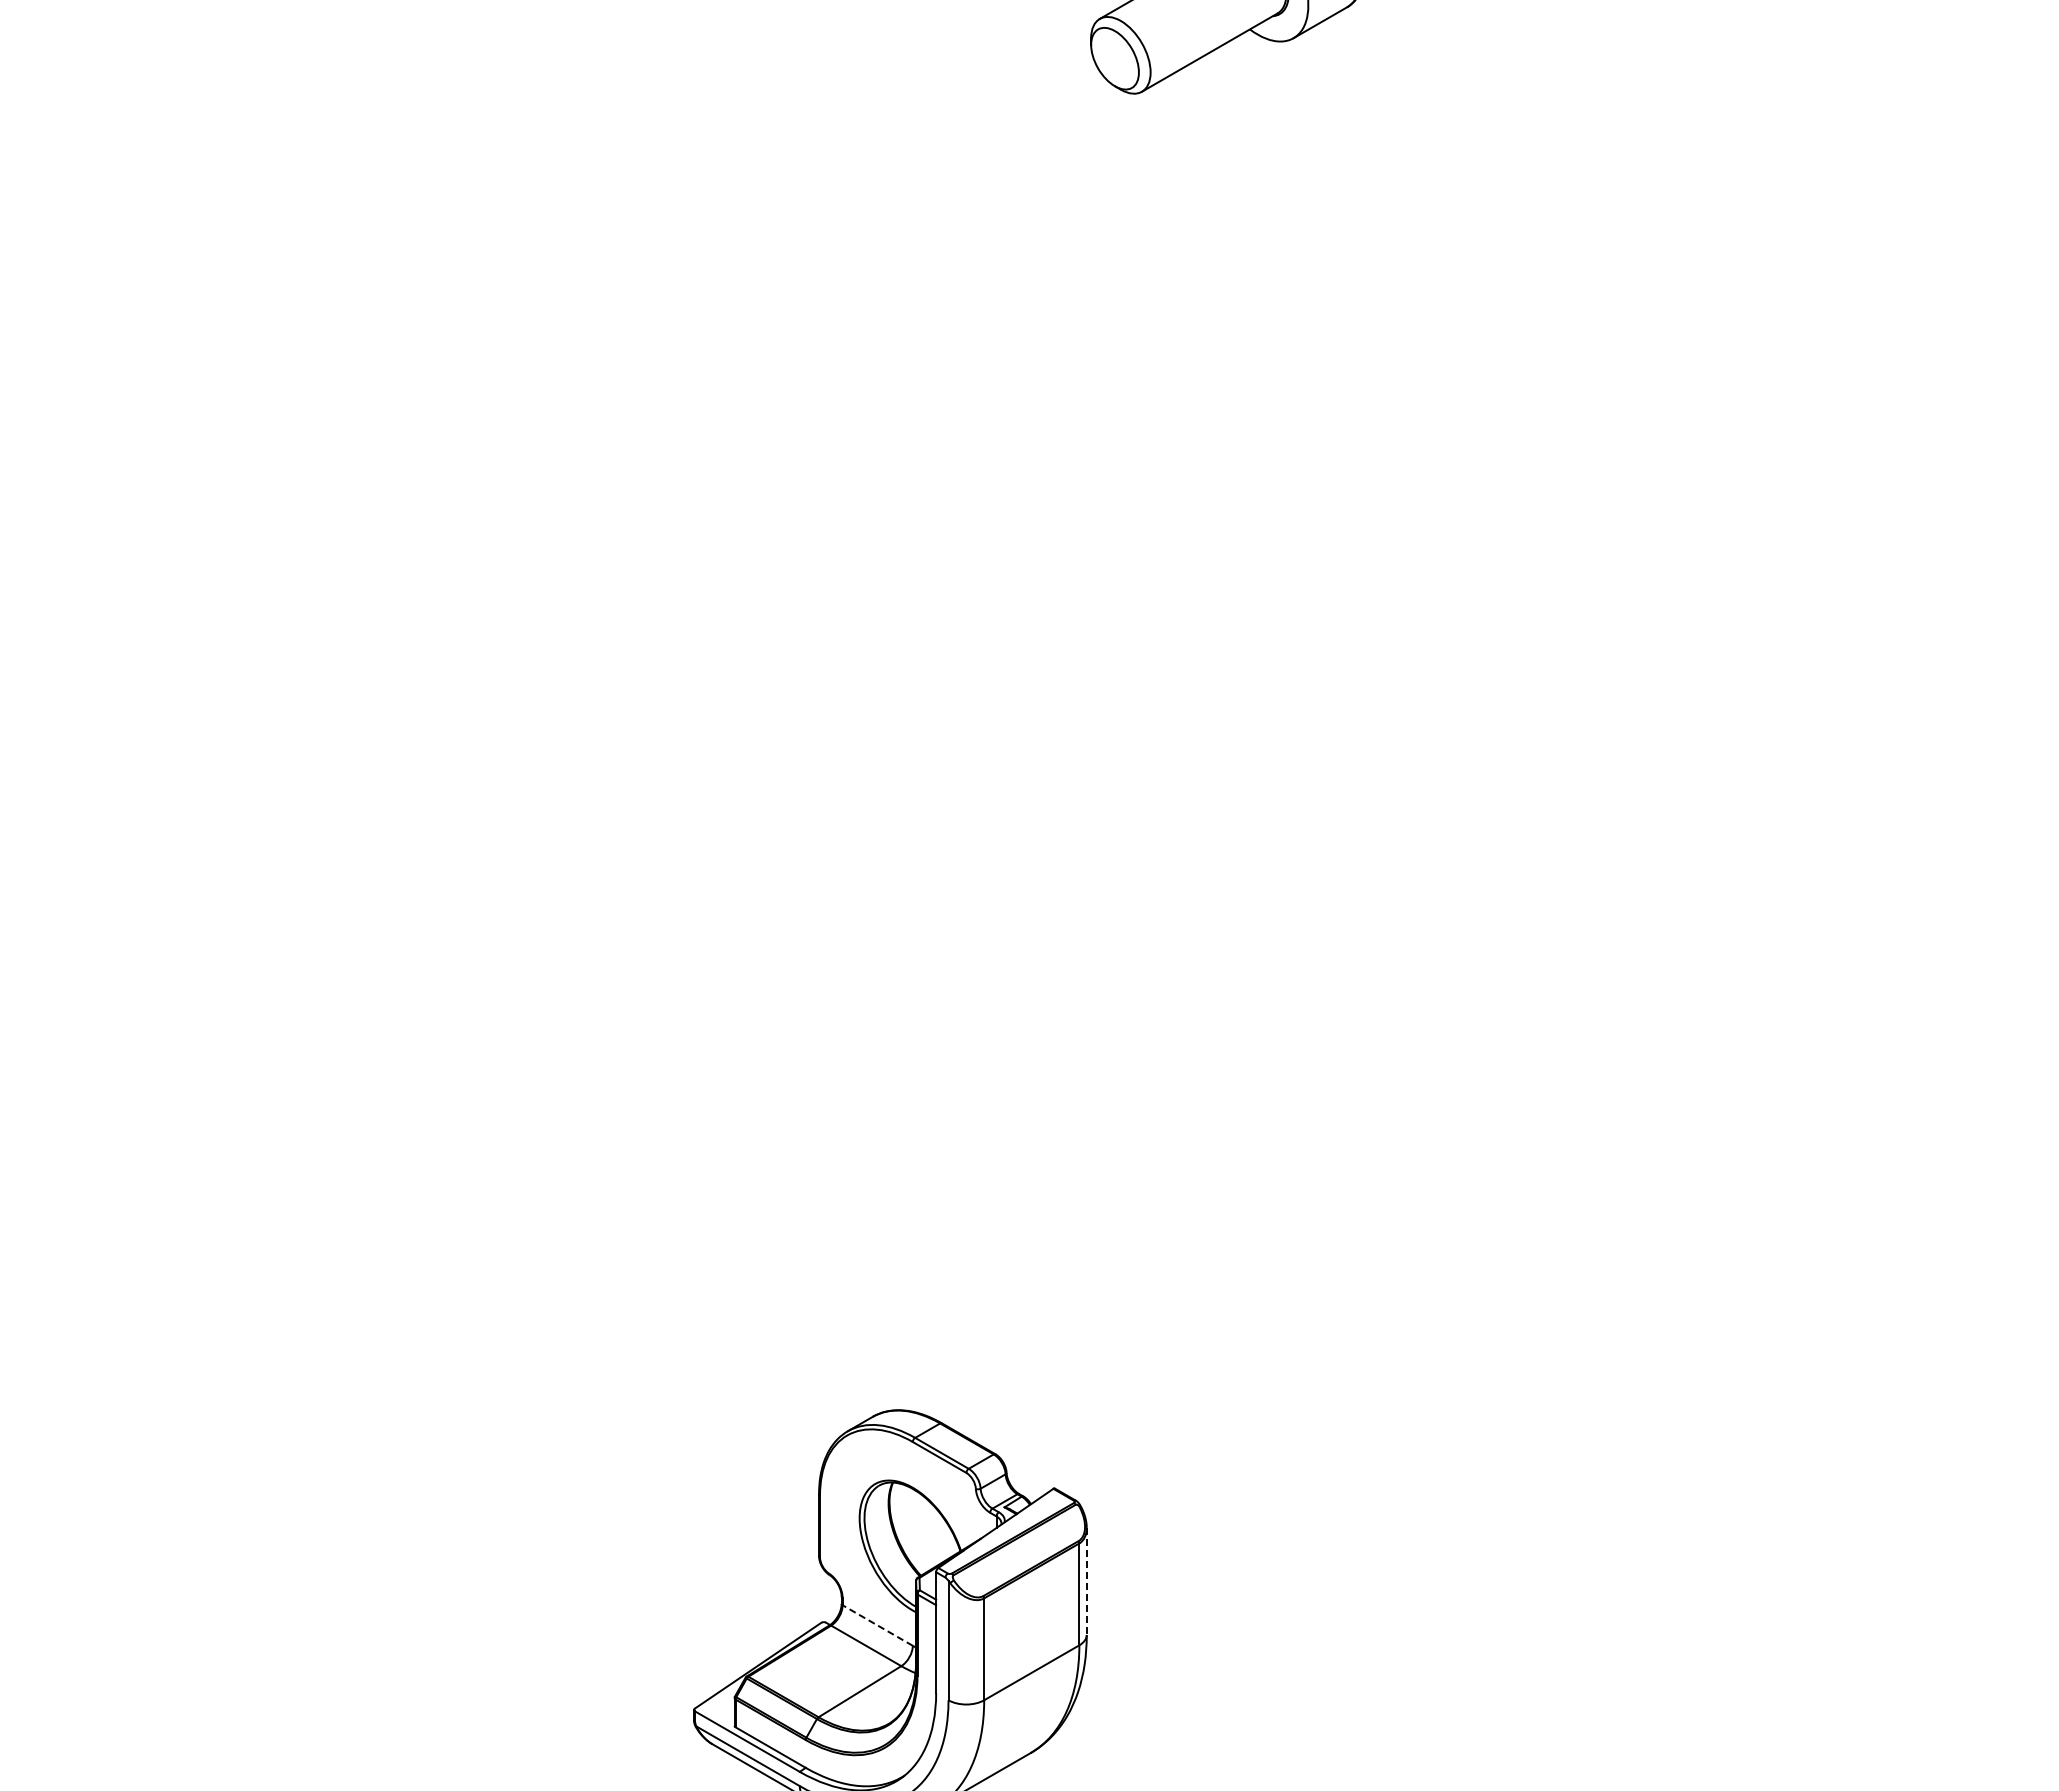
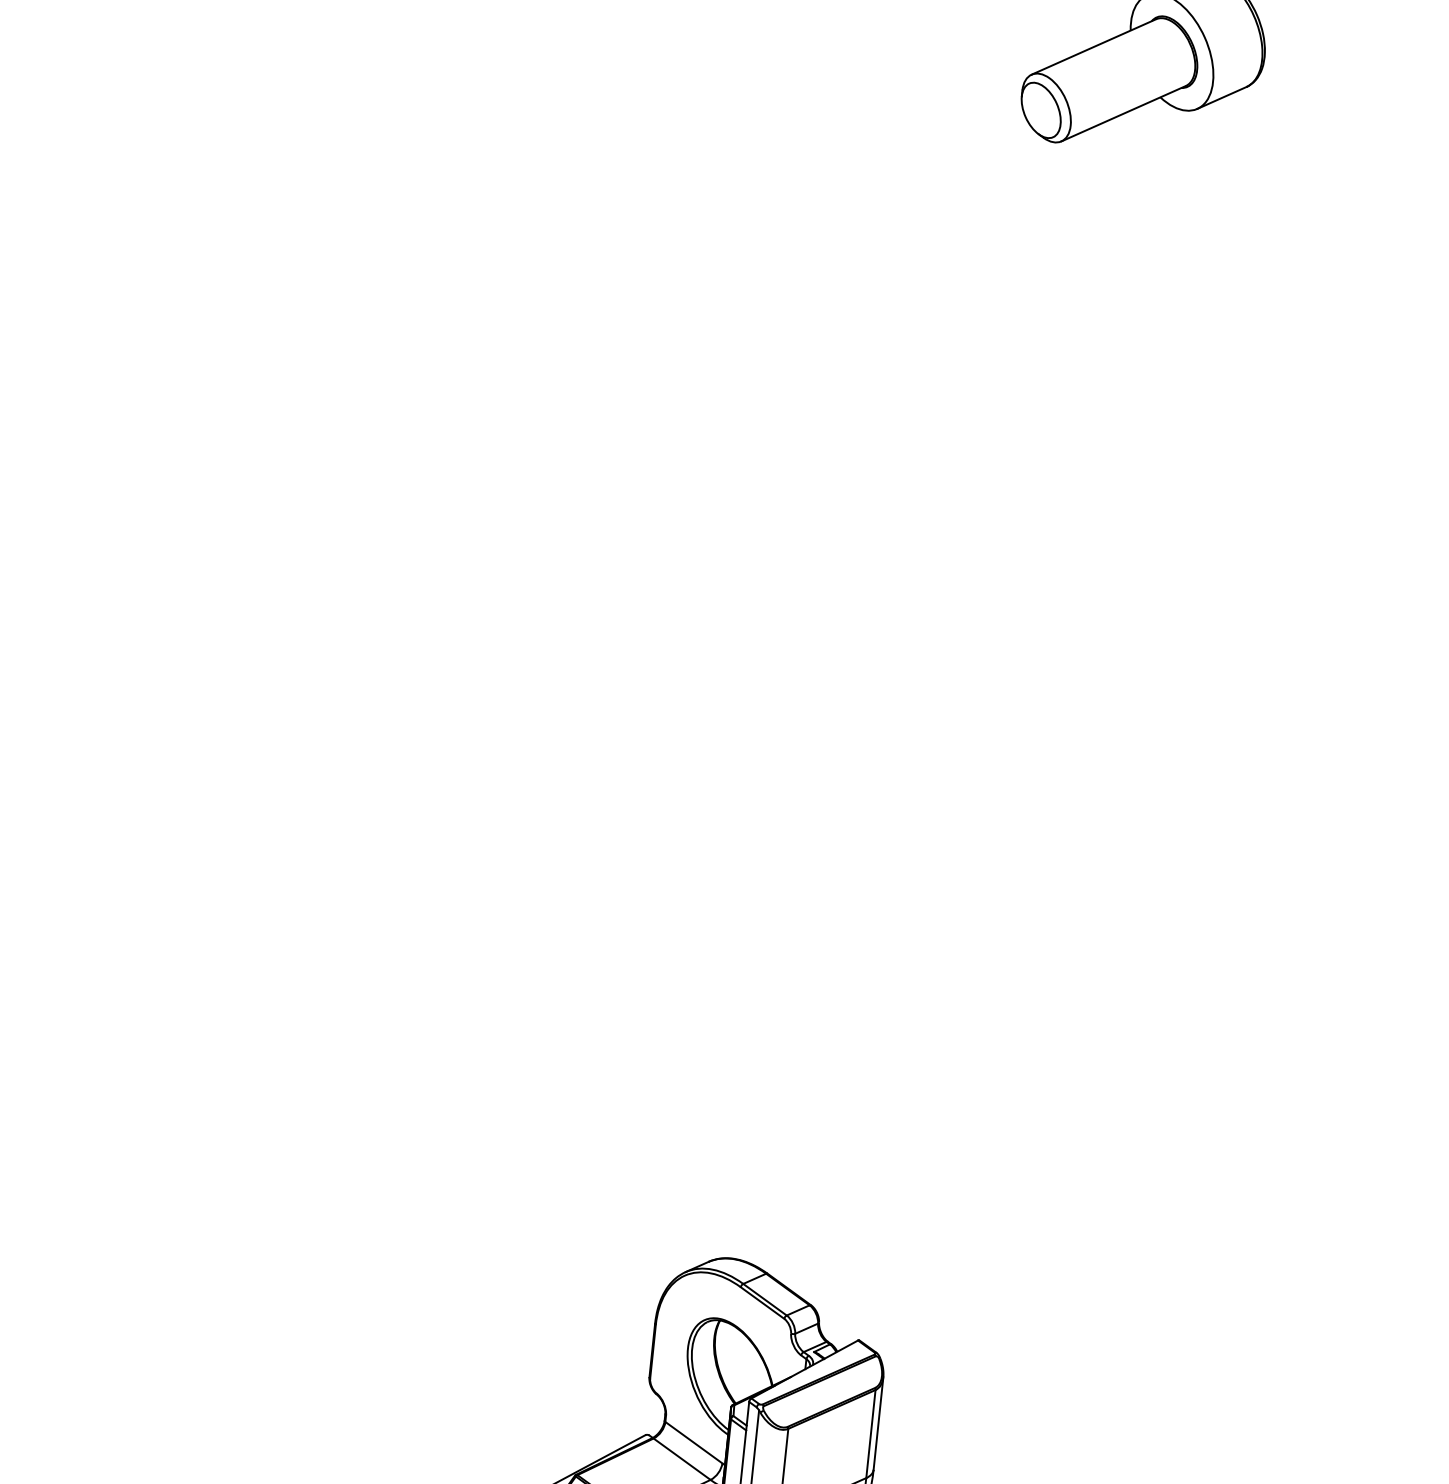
line: (1086, 1581) -> (878, 1423), dashed -> solid
line: (877, 1625) -> (693, 1442), dashed -> solid

